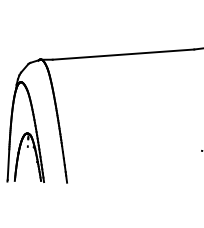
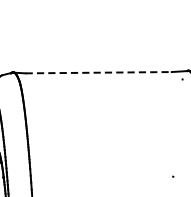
line: (123, 54) -> (98, 72), solid -> dashed

